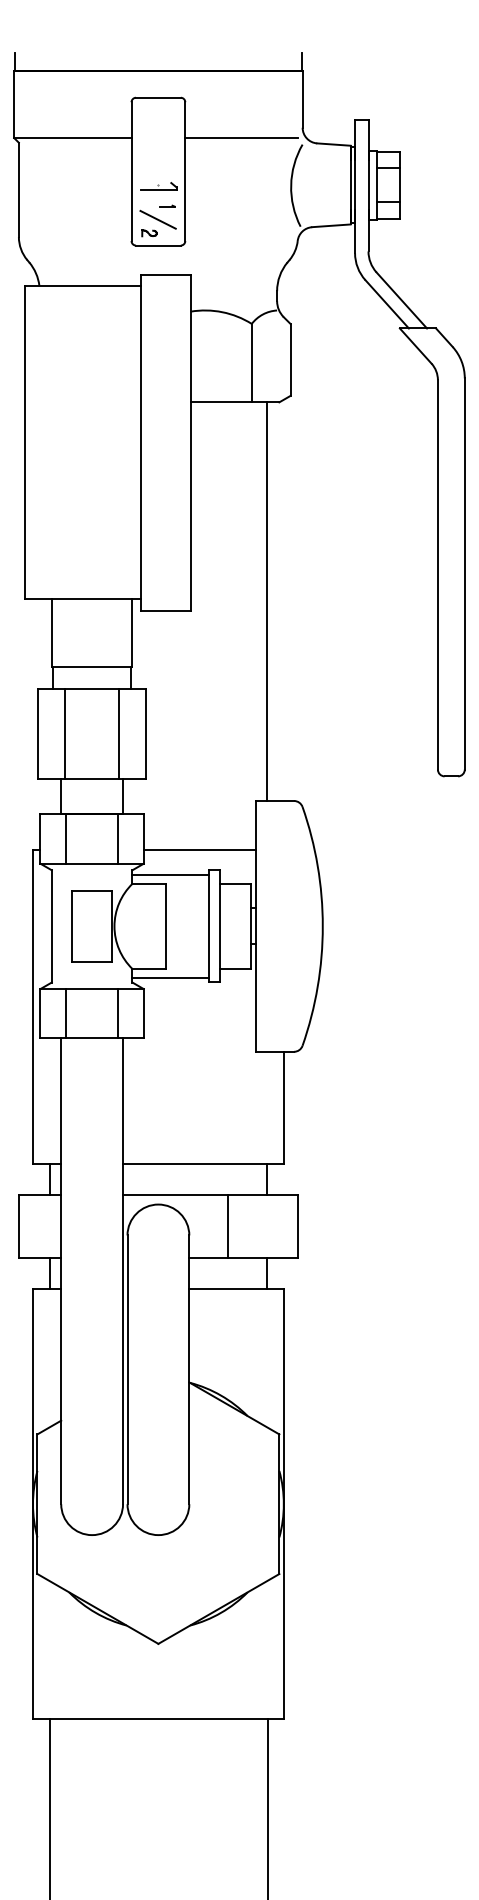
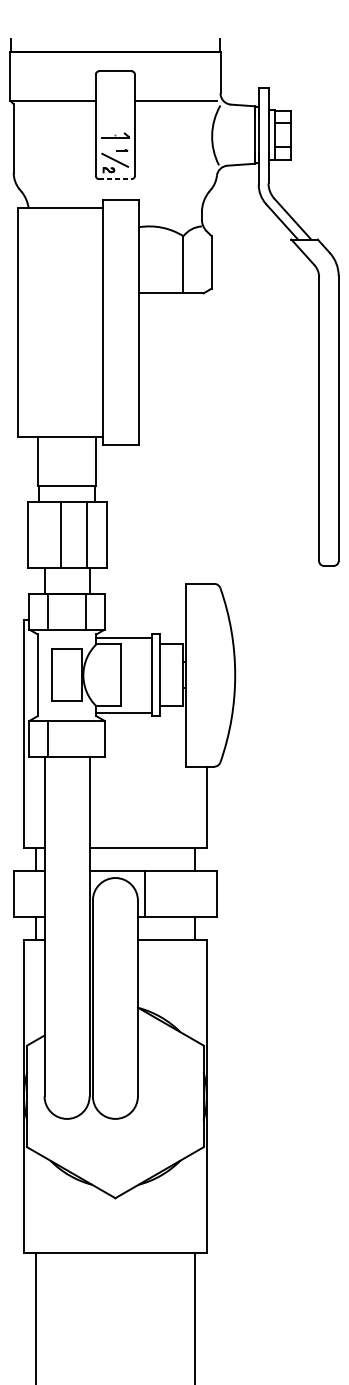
line: (158, 245) -> (115, 179), solid -> dashed
line: (267, 601) -> (194, 438), removed
line: (64, 733) -> (60, 534), moved
line: (199, 850) -> (145, 619), removed
line: (117, 1013) -> (85, 738), removed
line: (228, 1226) -> (145, 894), moved

